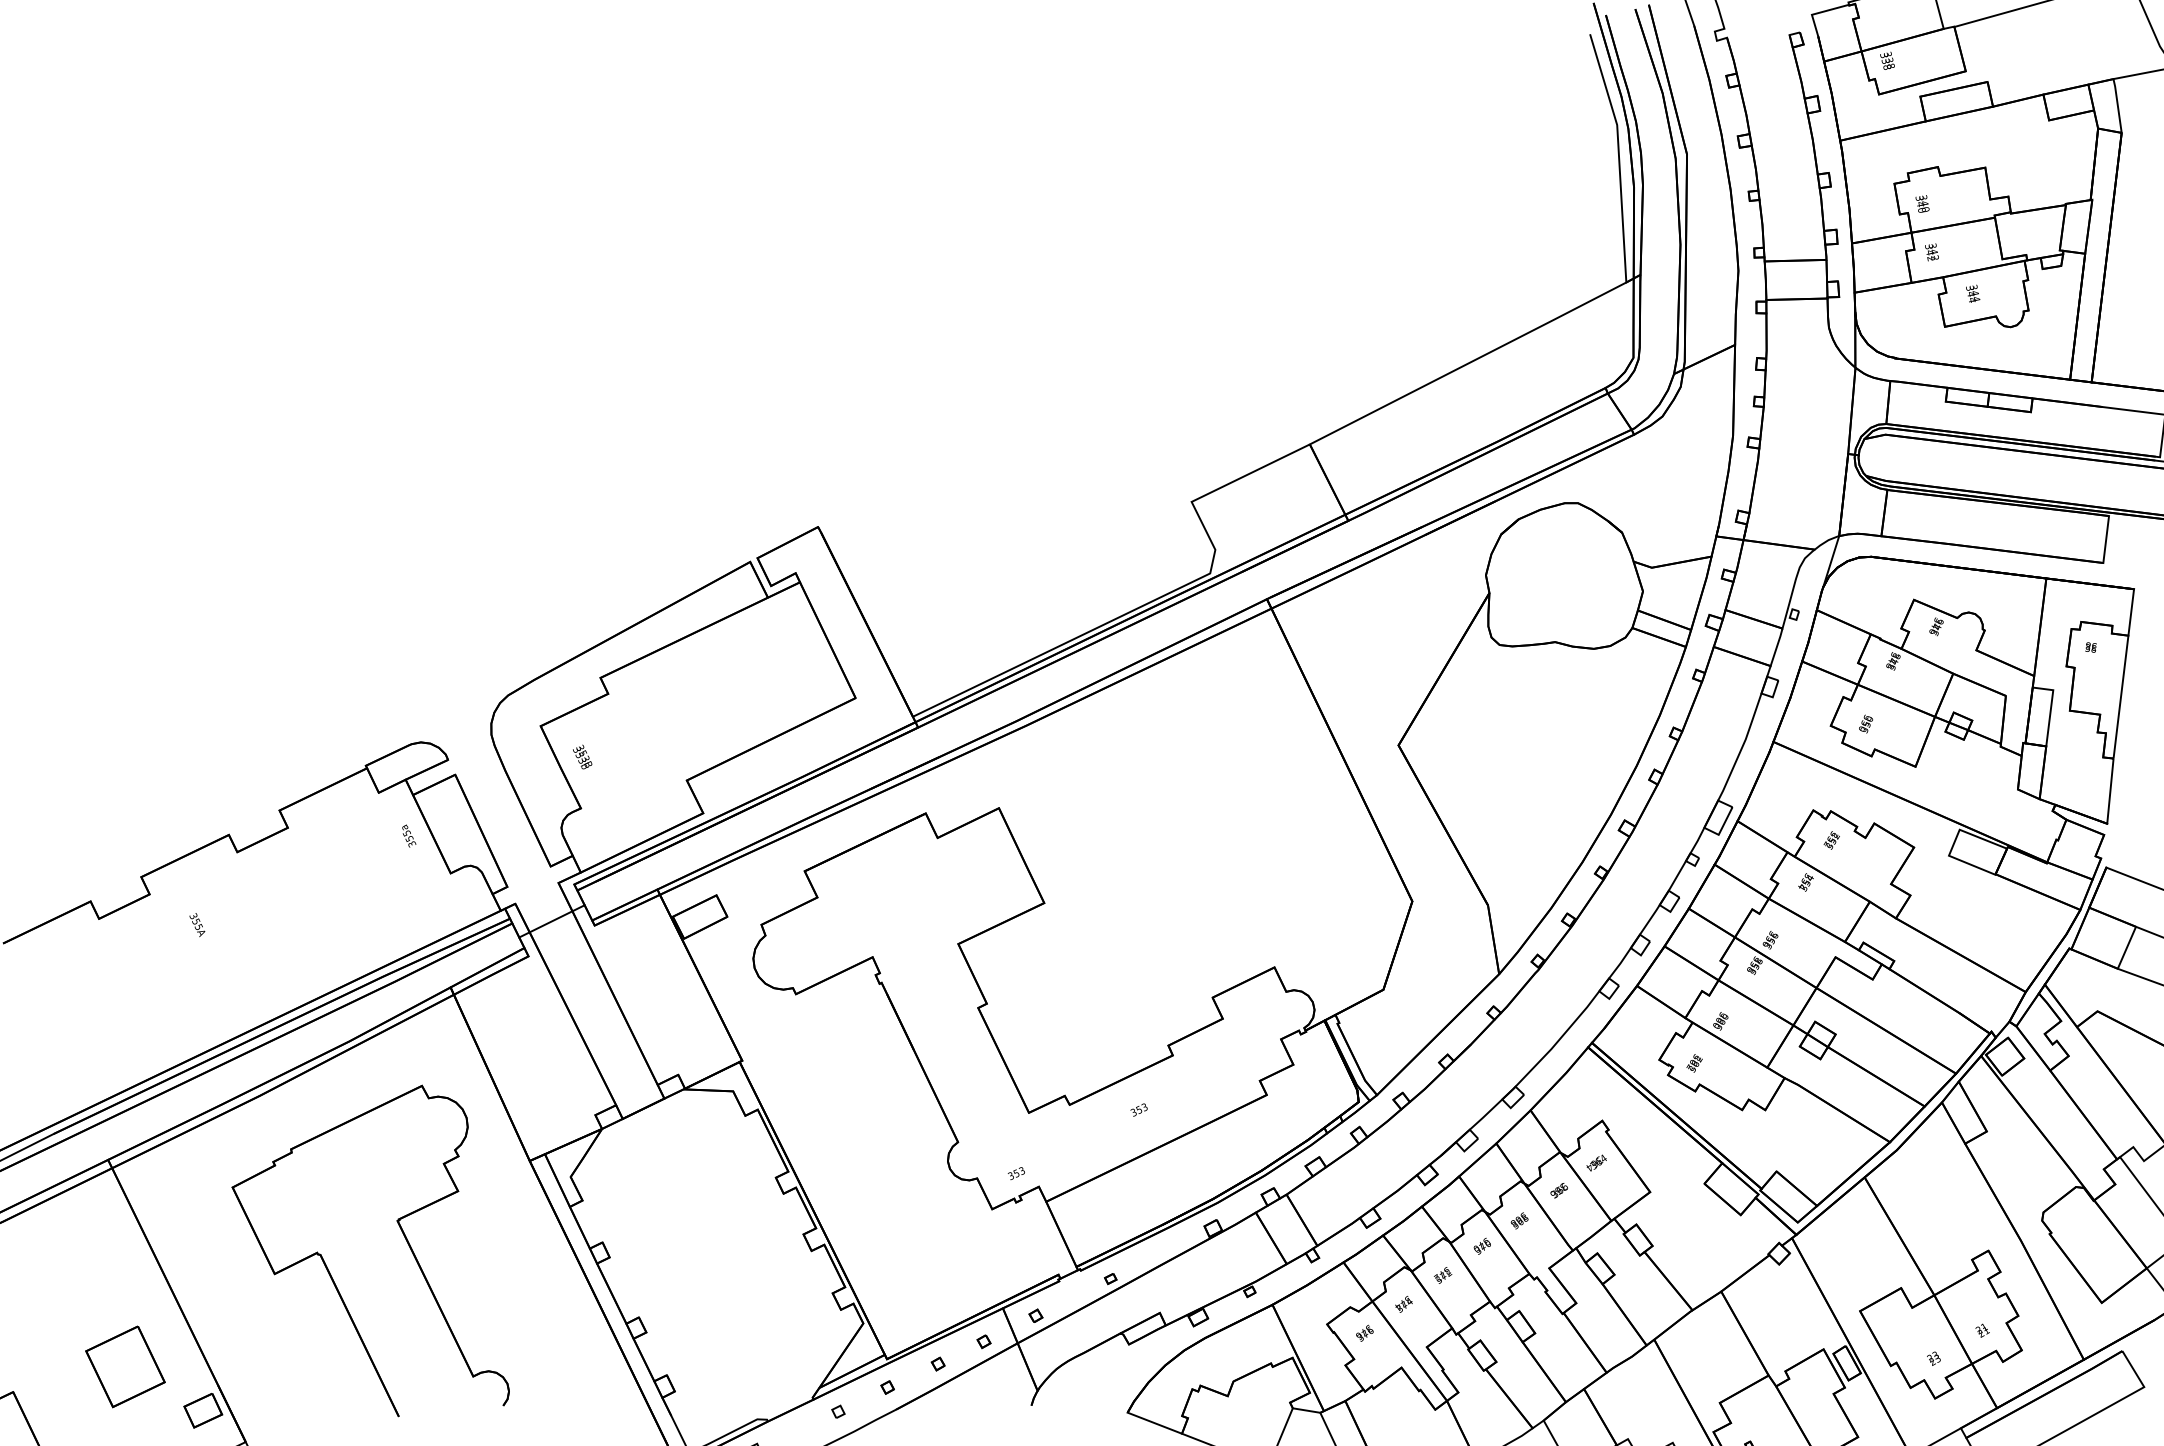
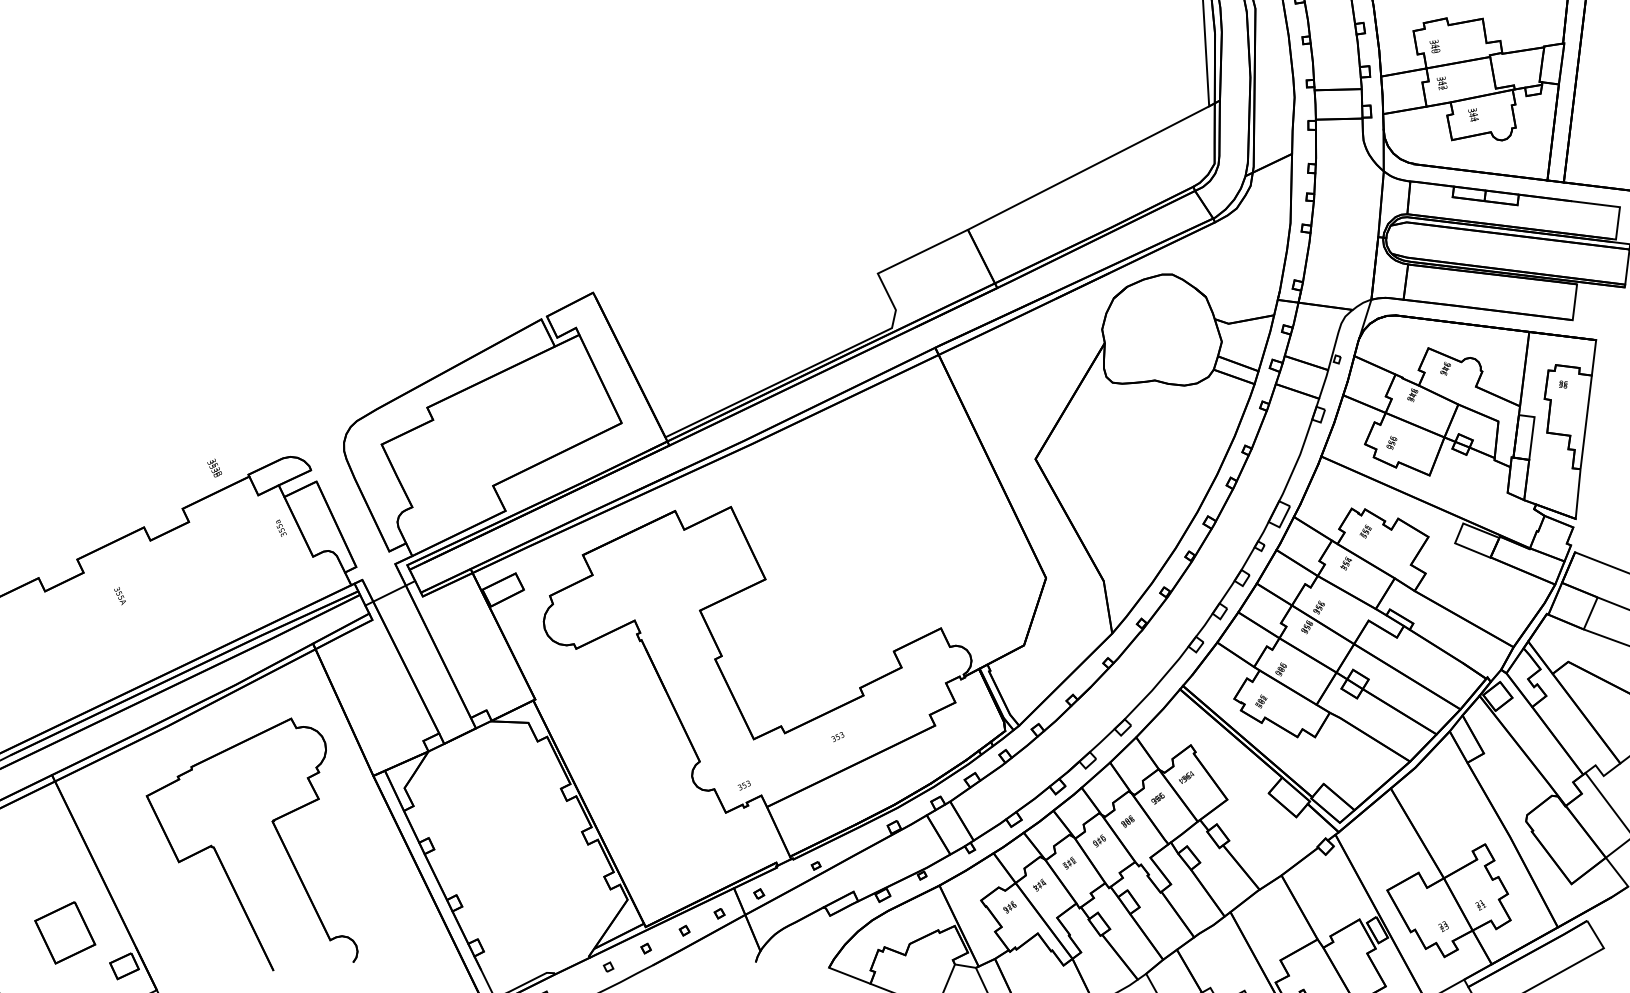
text: (582, 756) -> (214, 467), moved

